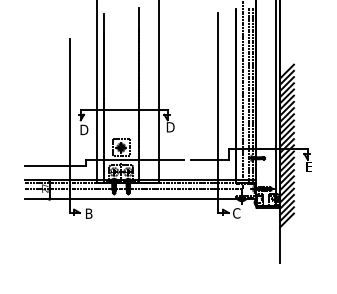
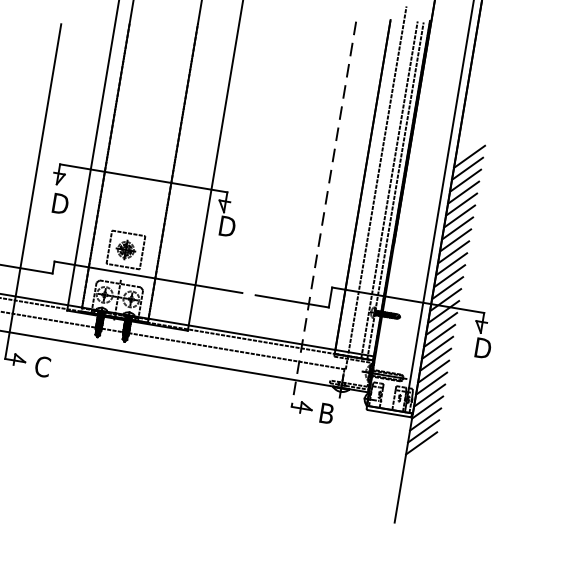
line: (218, 113) -> (324, 215), solid -> dashed
text: (310, 167) -> (483, 349), E -> D
text: (88, 213) -> (41, 366), B -> C
text: (236, 213) -> (326, 413), C -> B

